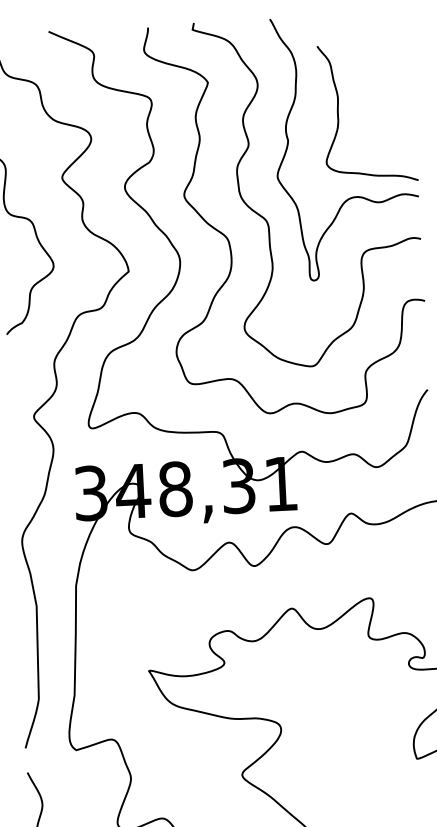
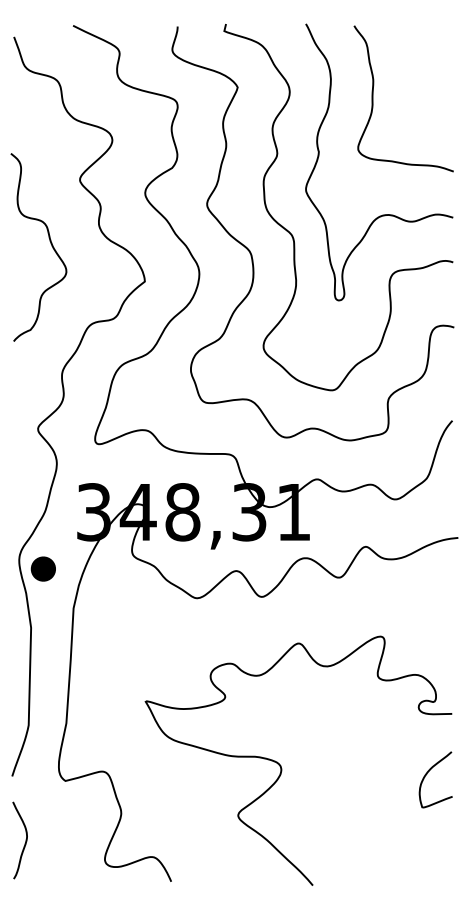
curve: (338, 114) -> (373, 98), moved
part: (44, 549) -> (42, 568), added

